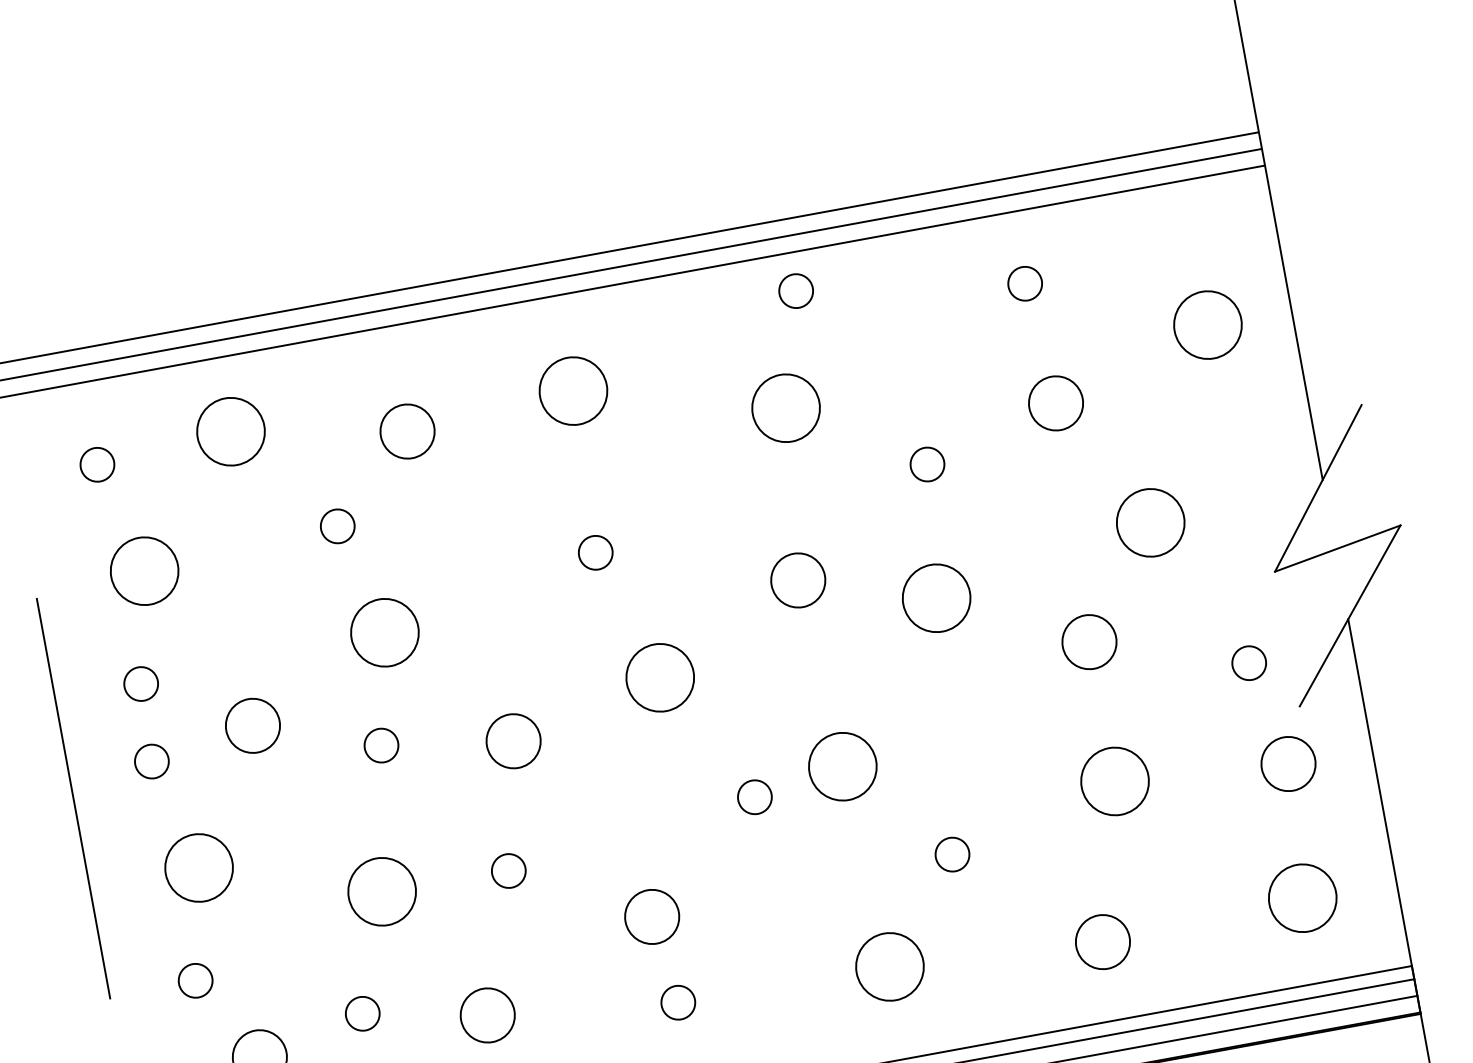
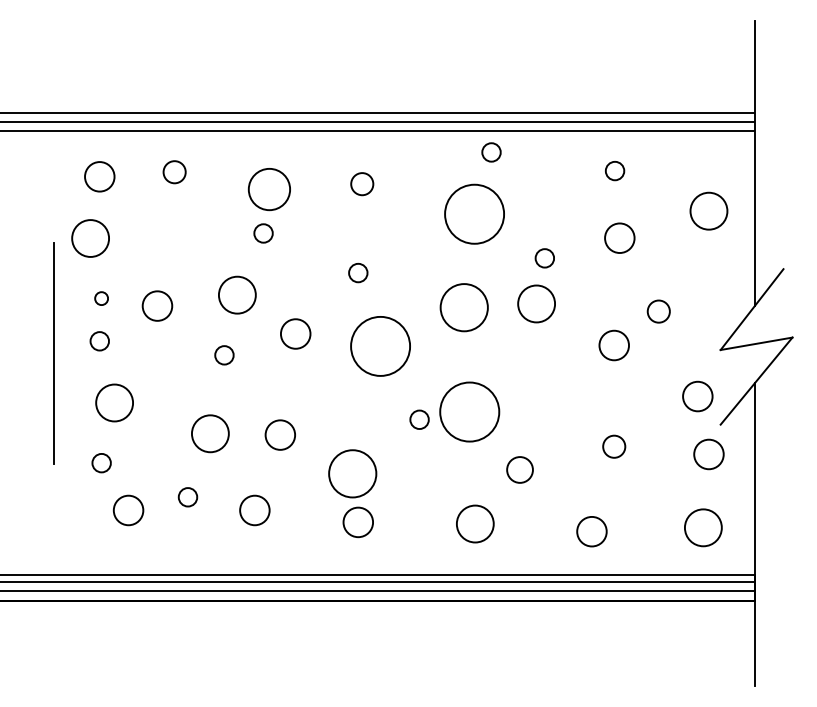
circle: (571, 390) -> (361, 183), size x0.6
circle: (785, 406) -> (474, 213), size x1.6
circle: (230, 430) -> (174, 171), size x0.6
circle: (406, 431) -> (268, 189), size x1.4
circle: (96, 464) -> (99, 176), size x1.6
circle: (1150, 522) -> (658, 311), size x0.6
circle: (337, 526) -> (263, 233), moved
circle: (144, 571) -> (90, 238), moved
circle: (796, 580) -> (463, 307), size x1.6
circle: (936, 597) -> (536, 303), moved
circle: (1088, 642) -> (613, 345), moved
circle: (1248, 663) -> (697, 396), size x1.6
circle: (659, 676) -> (380, 345), size x1.6
circle: (140, 683) -> (101, 298), size x0.7
circle: (252, 724) -> (157, 305), moved
circle: (513, 740) -> (295, 333), moved
circle: (842, 765) -> (469, 411), size x1.6
circle: (1113, 781) -> (613, 446), size x0.6
circle: (951, 853) -> (519, 469), size x1.4
circle: (508, 869) -> (280, 434), size x1.6
circle: (651, 916) -> (352, 473), size x1.6
circle: (678, 1002) -> (358, 522), size x1.6

